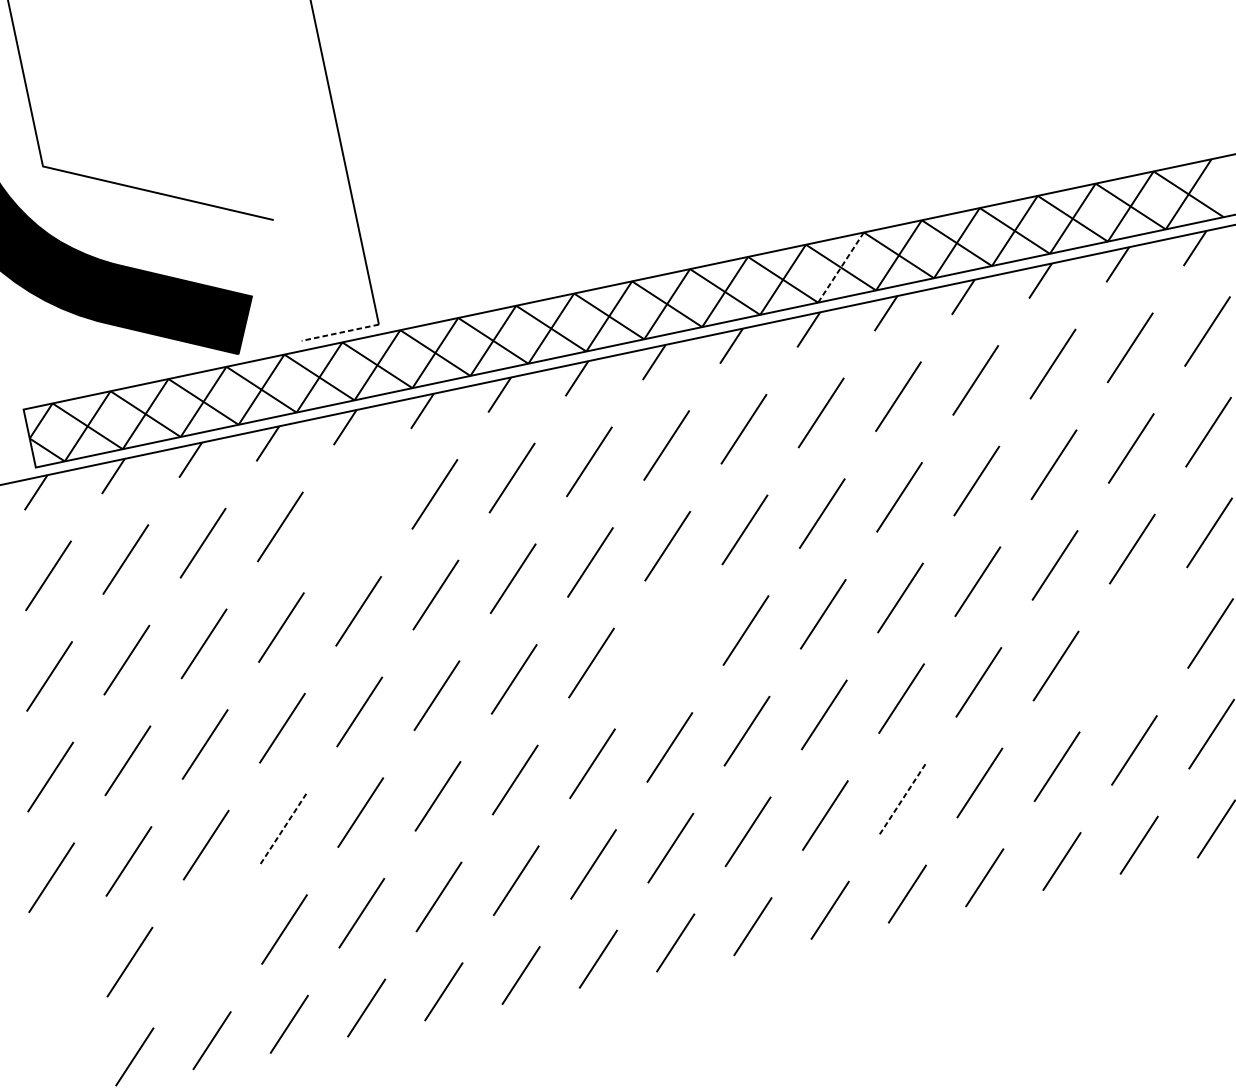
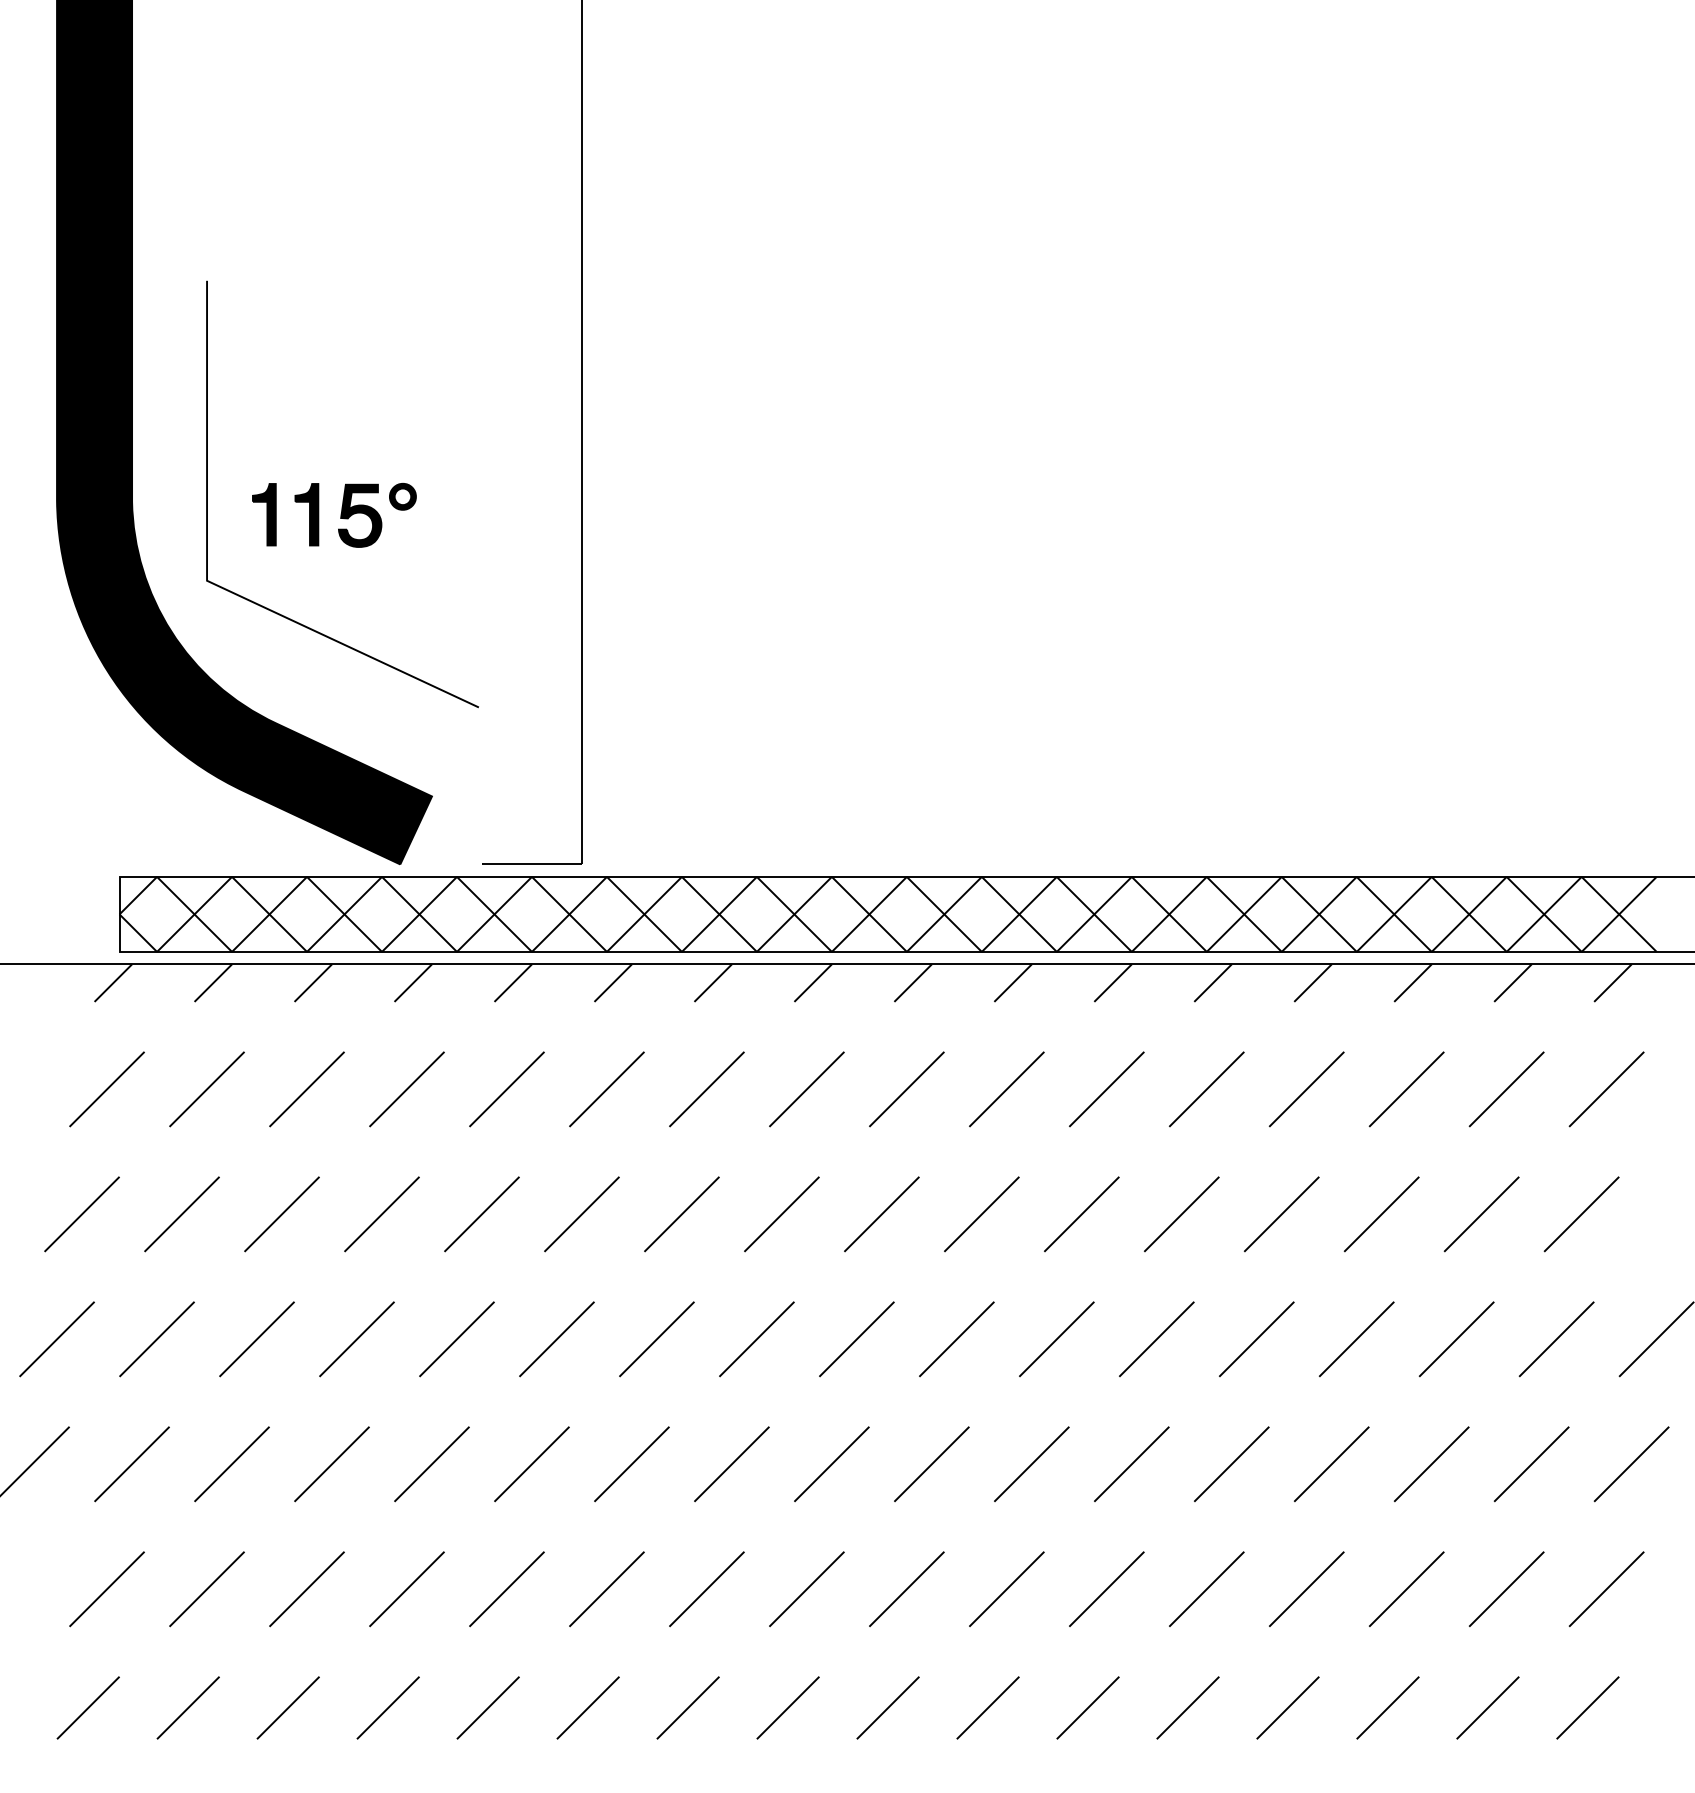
part: (130, 94) -> (334, 514), added
line: (840, 267) -> (1168, 914), dashed -> solid
line: (339, 332) -> (531, 864), dashed -> solid
line: (357, 510) -> (506, 1089), added
line: (668, 647) -> (856, 1339), added
line: (1133, 650) -> (1431, 1464), added
line: (902, 799) -> (1106, 1589), dashed -> solid
line: (283, 829) -> (331, 1464), dashed -> solid
line: (206, 946) -> (206, 1589), added

